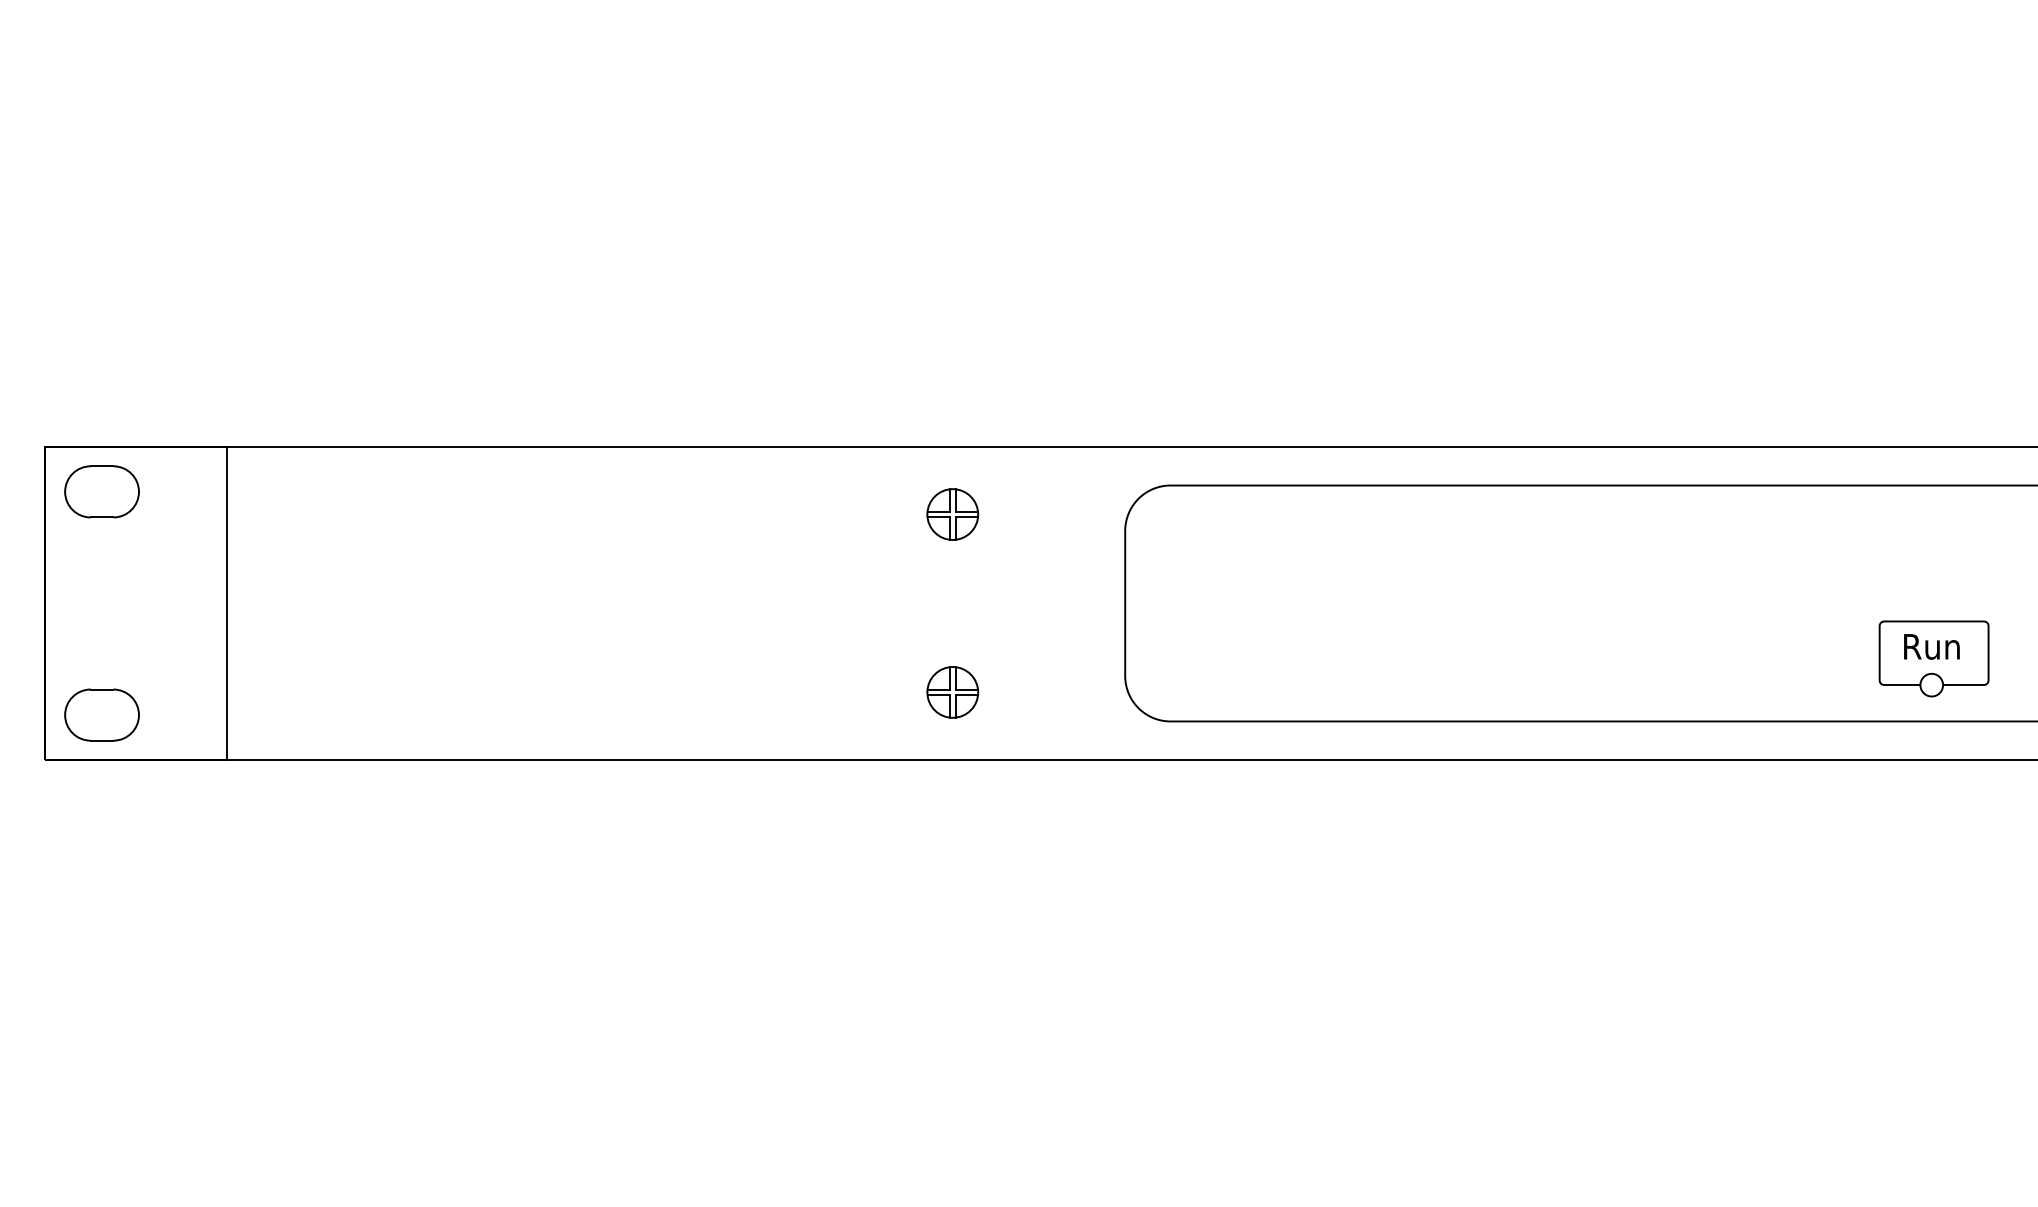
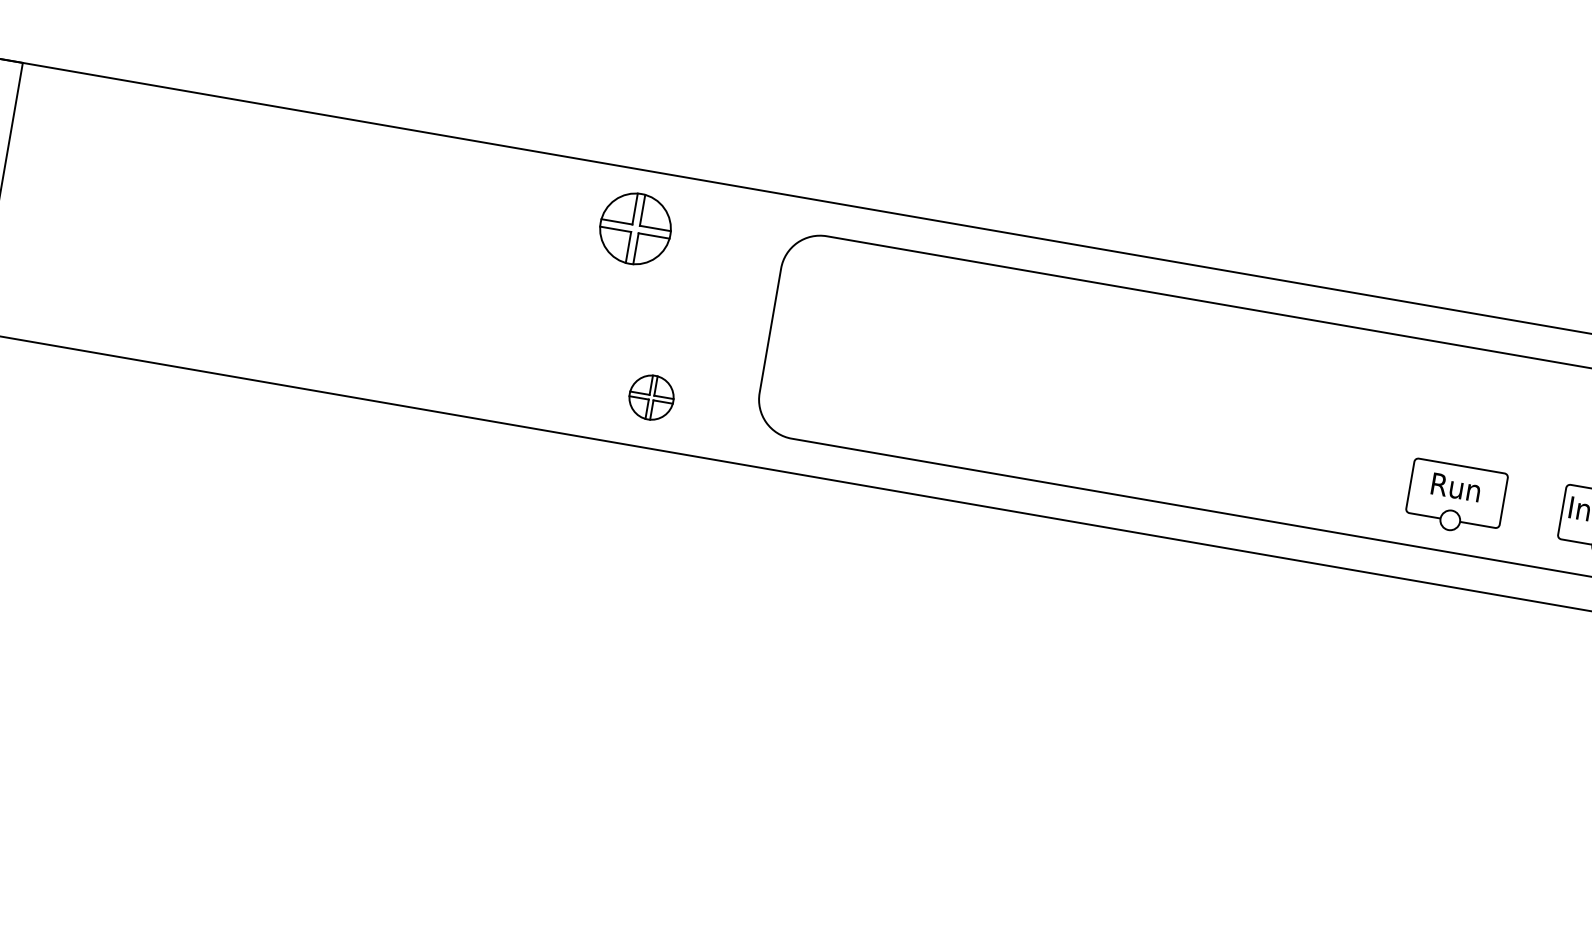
part: (952, 514) -> (635, 228), size x1.6
part: (952, 692) -> (651, 397), moved

